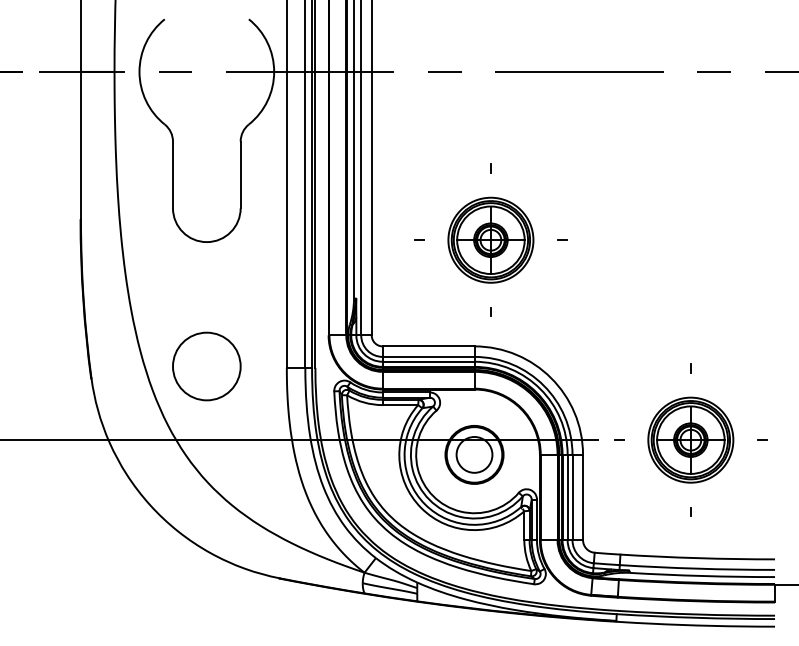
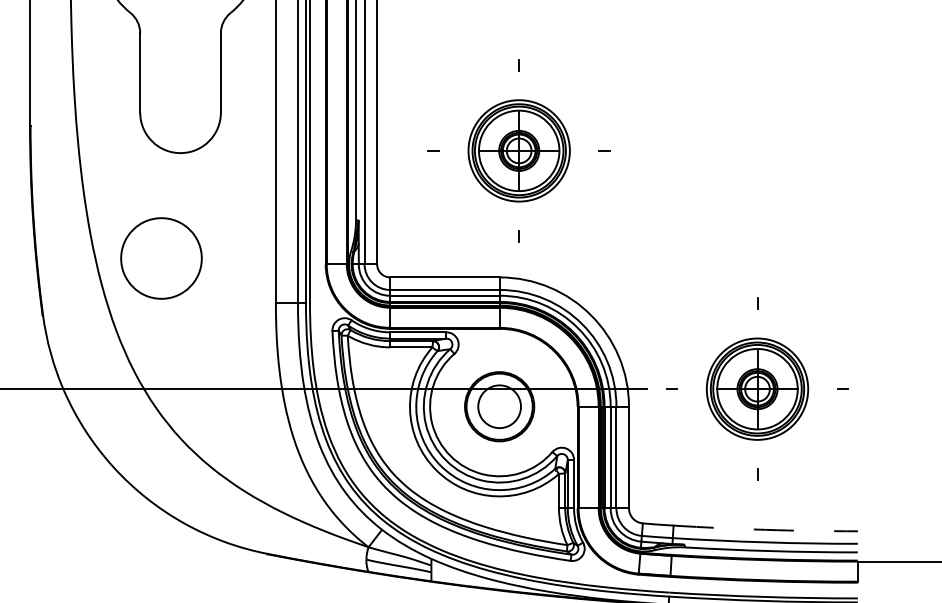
circle: (206, 366) -> (161, 258), moved
arc: (697, 558) -> (765, 530), solid -> dashed

